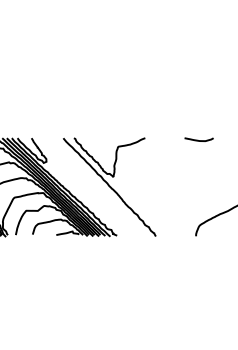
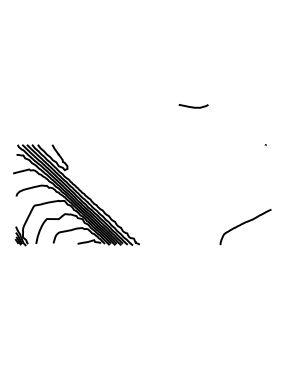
curve: (198, 139) -> (193, 106), moved
part: (109, 186) -> (131, 194), removed

